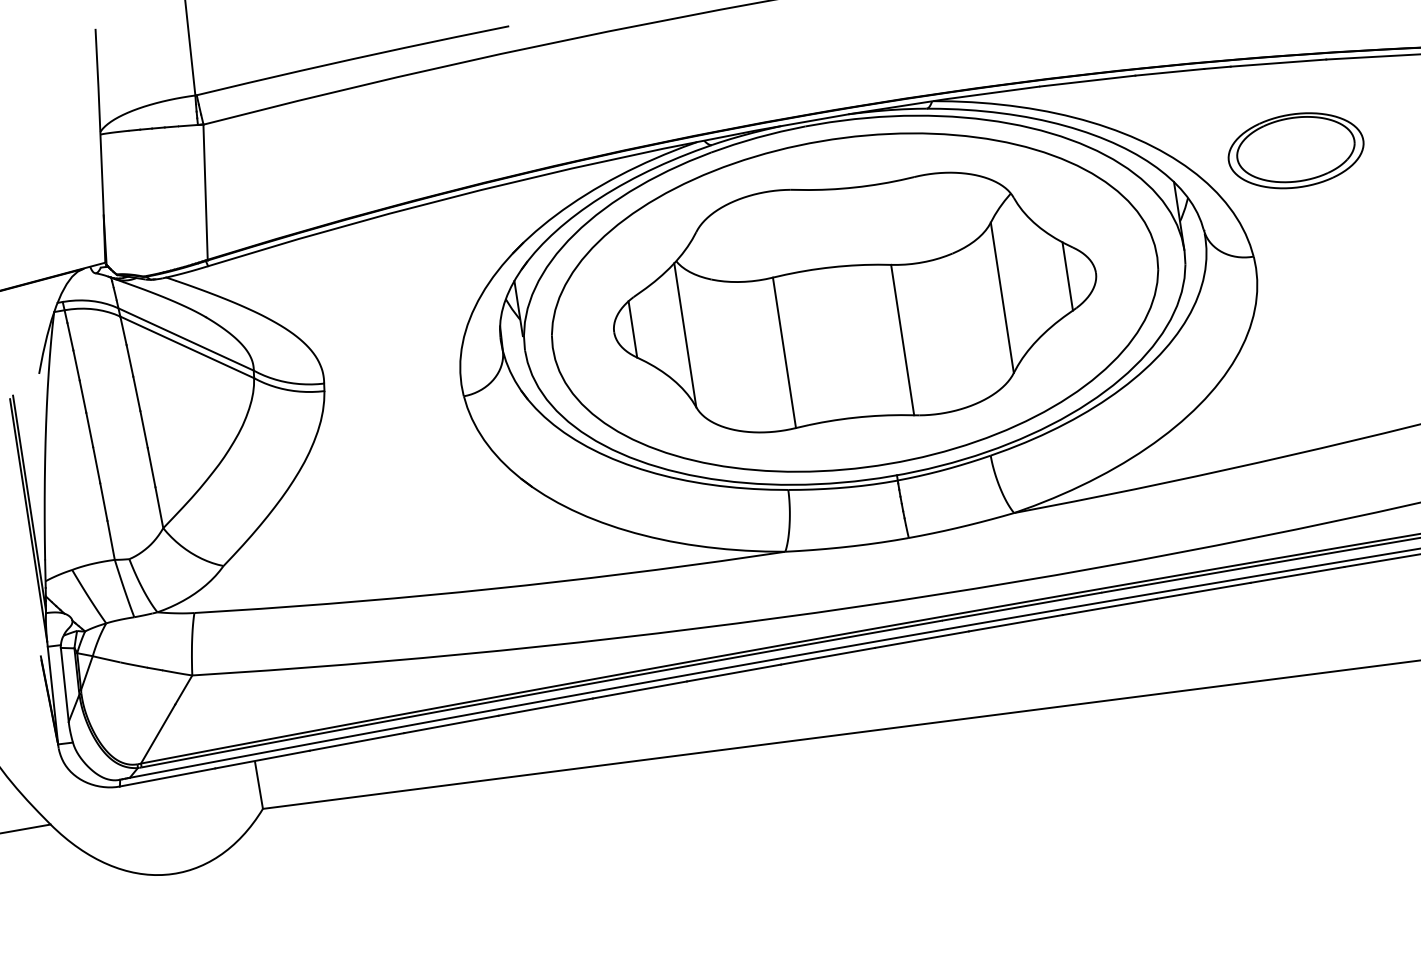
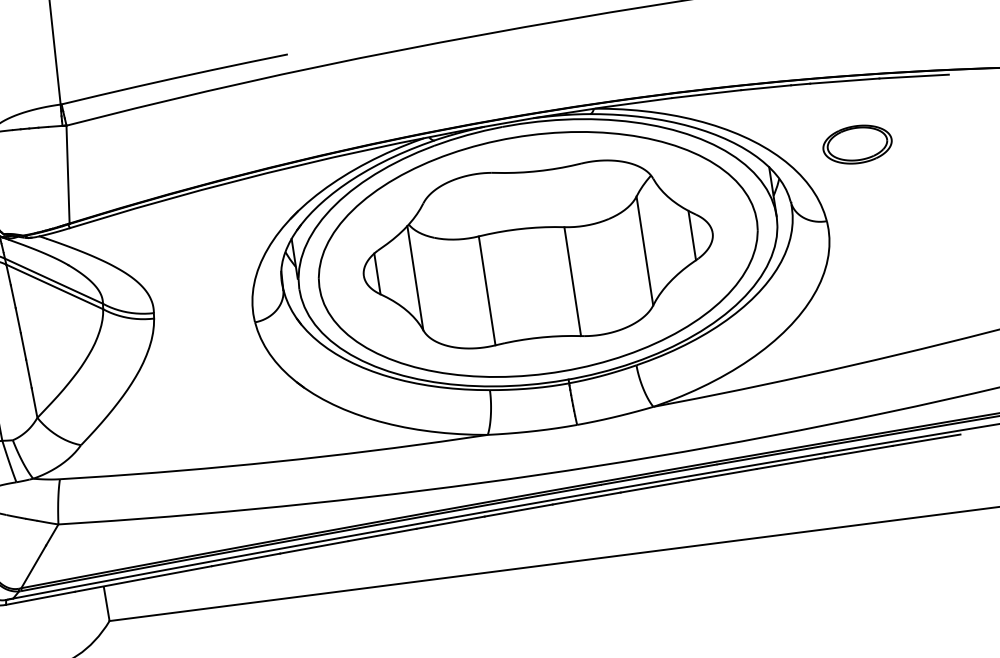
part: (1295, 150) -> (857, 144), size x0.7

